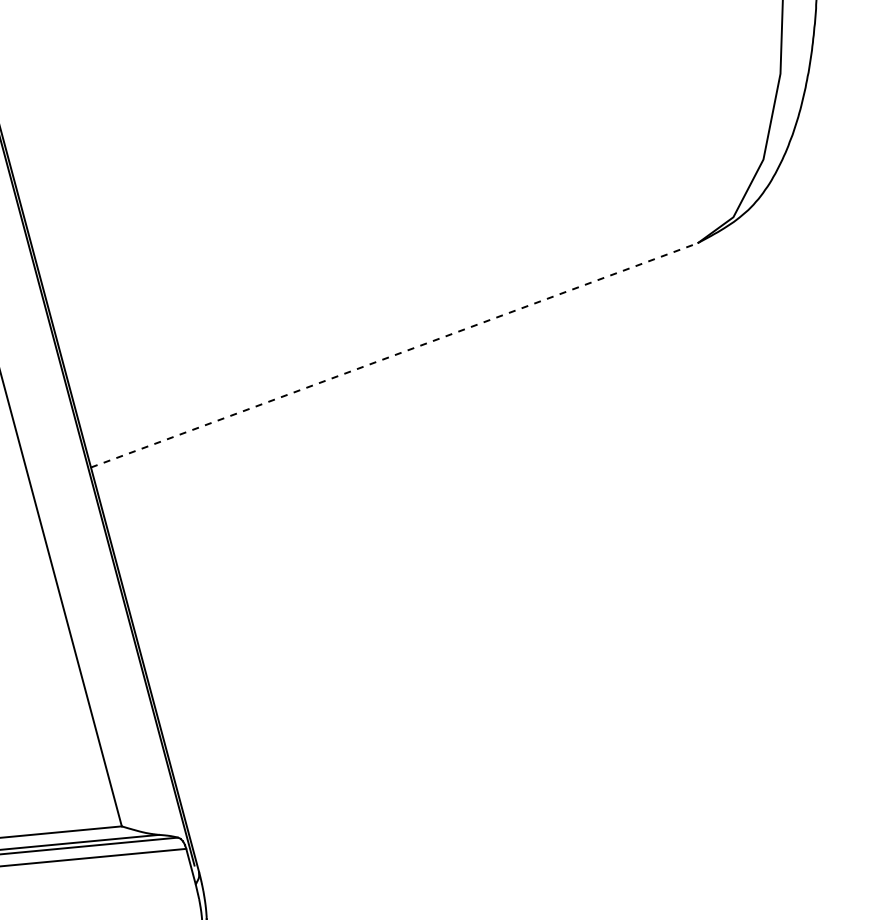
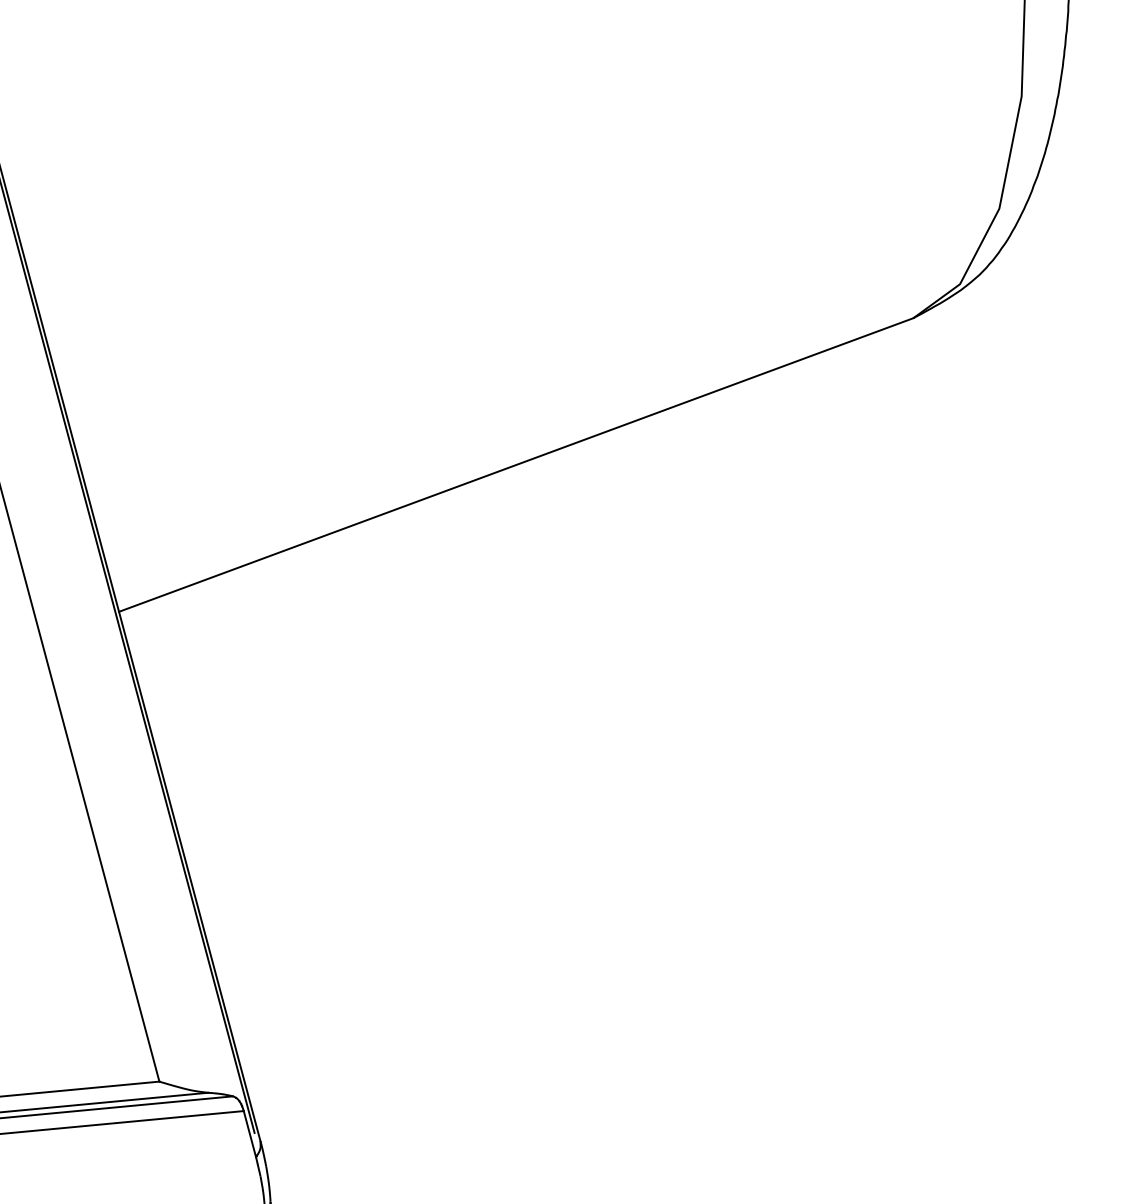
line: (394, 355) -> (516, 465), dashed -> solid

